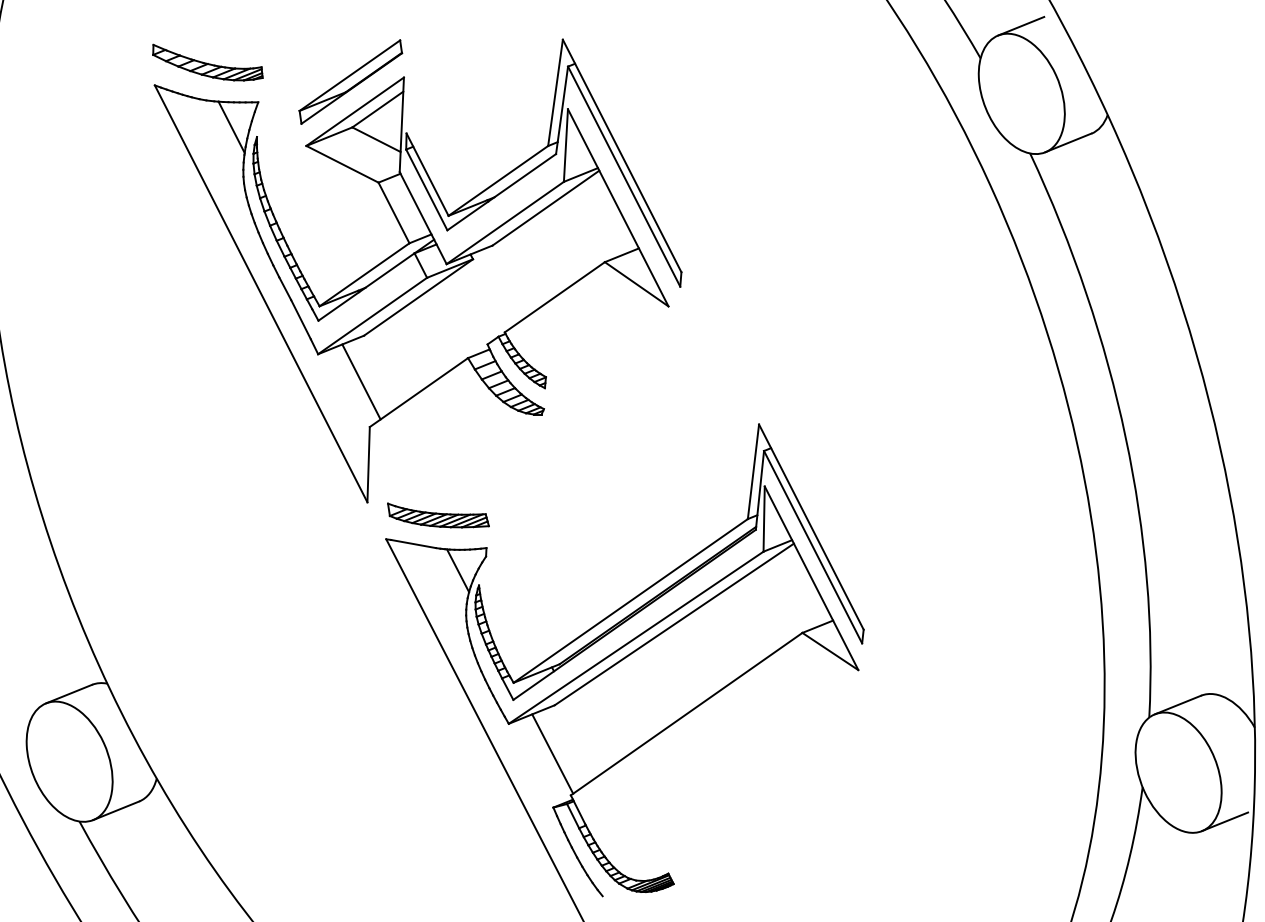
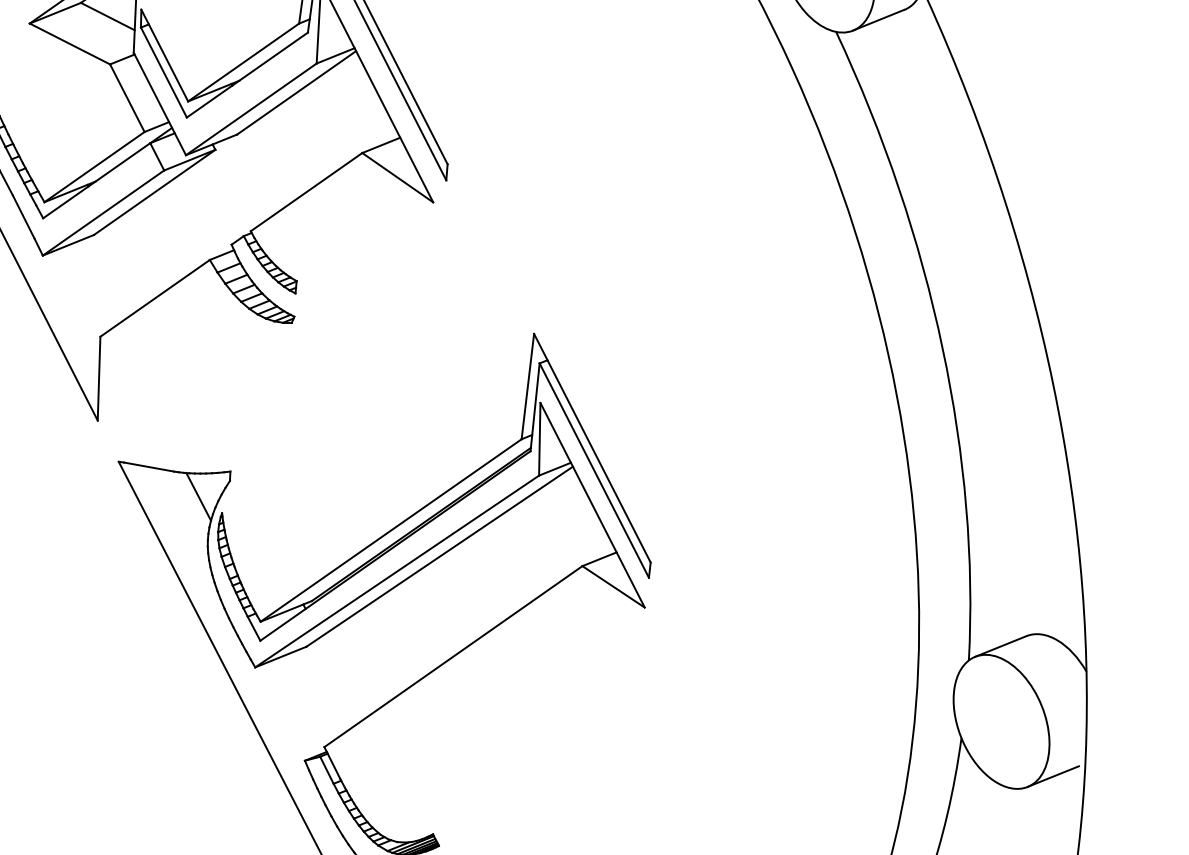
line: (361, 381) -> (91, 285), removed
part: (438, 515) -> (176, 435), removed
line: (552, 753) -> (303, 700), removed

